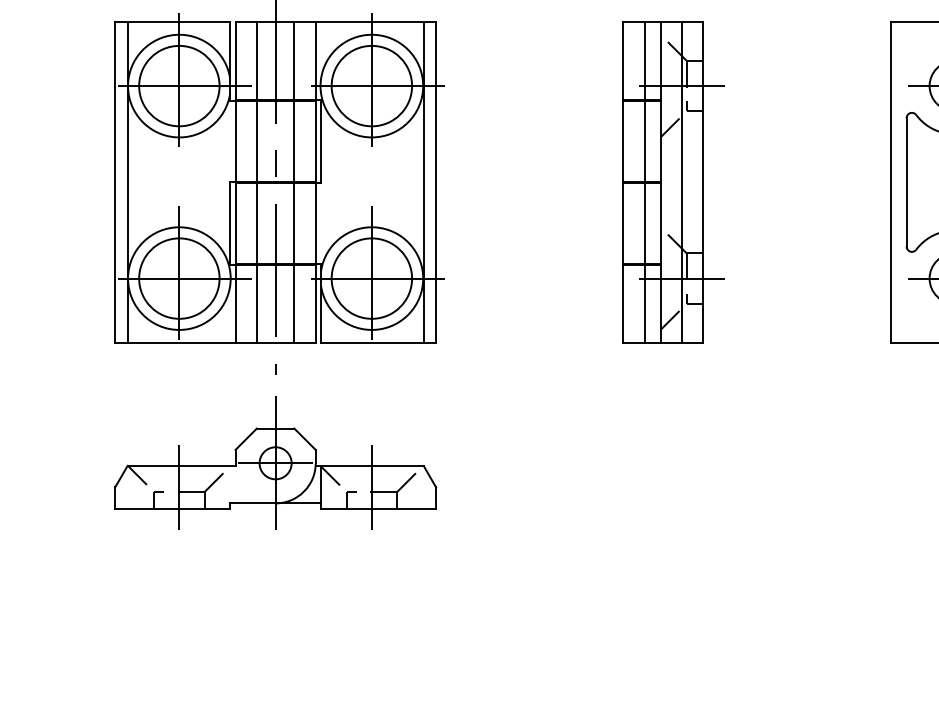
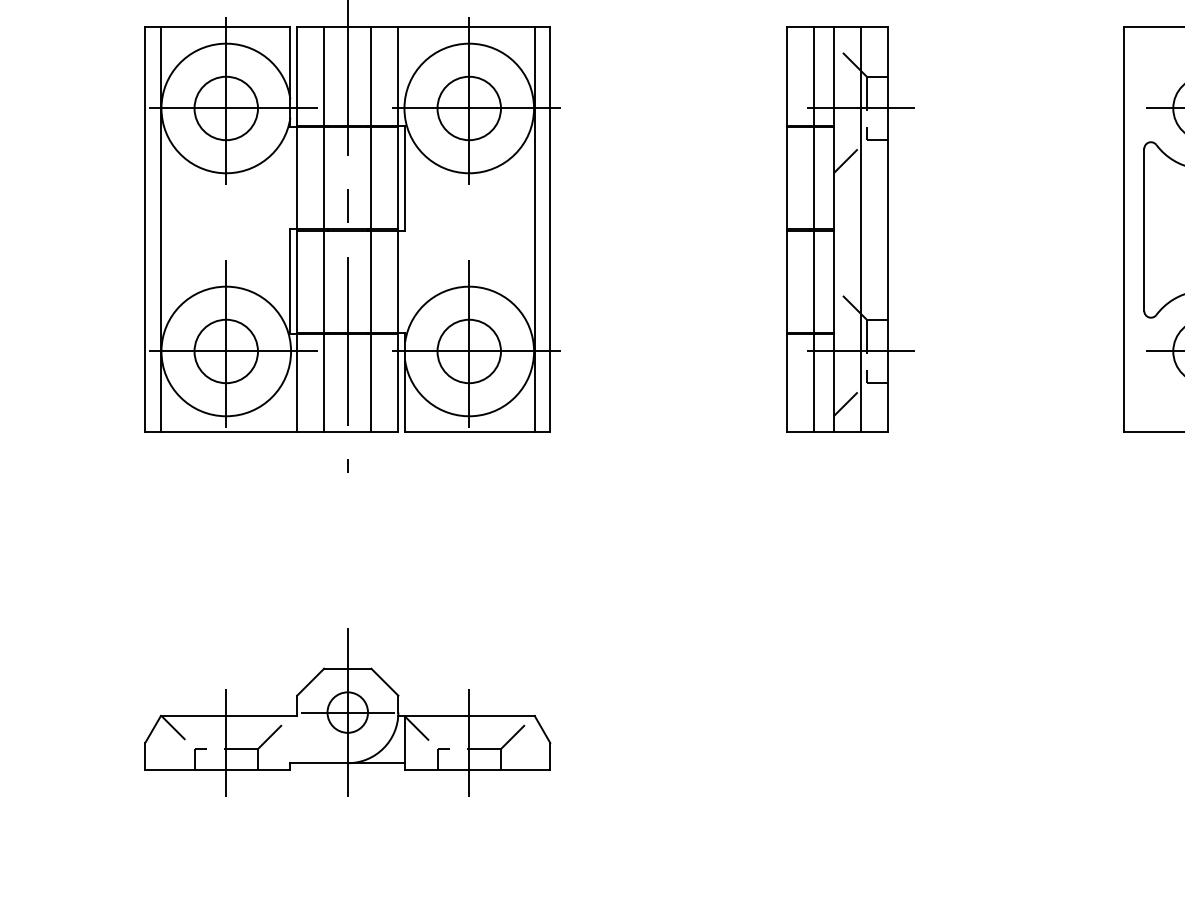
circle: (179, 86) -> (226, 108), size x0.62
circle: (371, 86) -> (468, 108), size x0.62
circle: (179, 278) -> (226, 351), size x0.62
circle: (371, 278) -> (468, 351), size x0.62
part: (275, 463) -> (347, 712), moved

